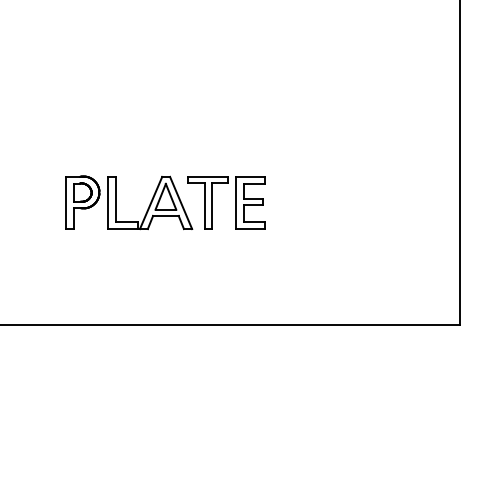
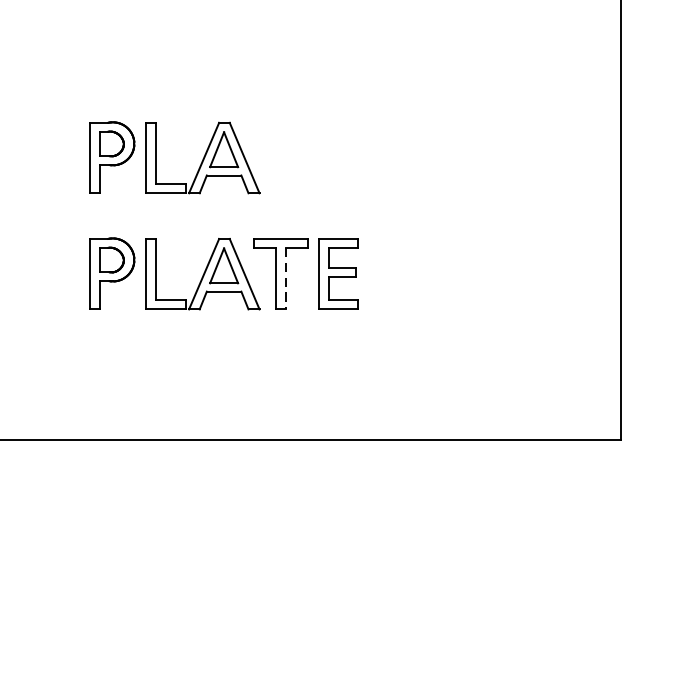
part: (116, 116) -> (157, 157), added
line: (212, 206) -> (287, 278), solid -> dashed

